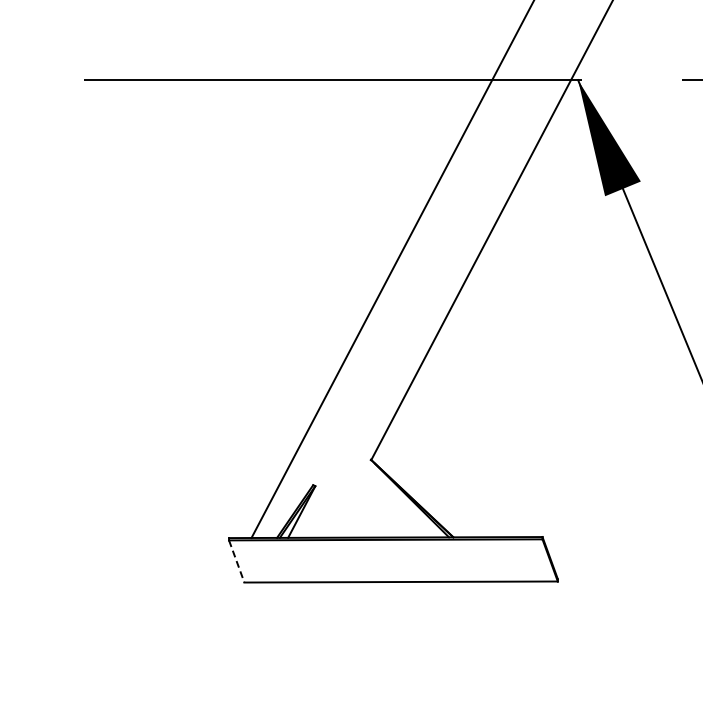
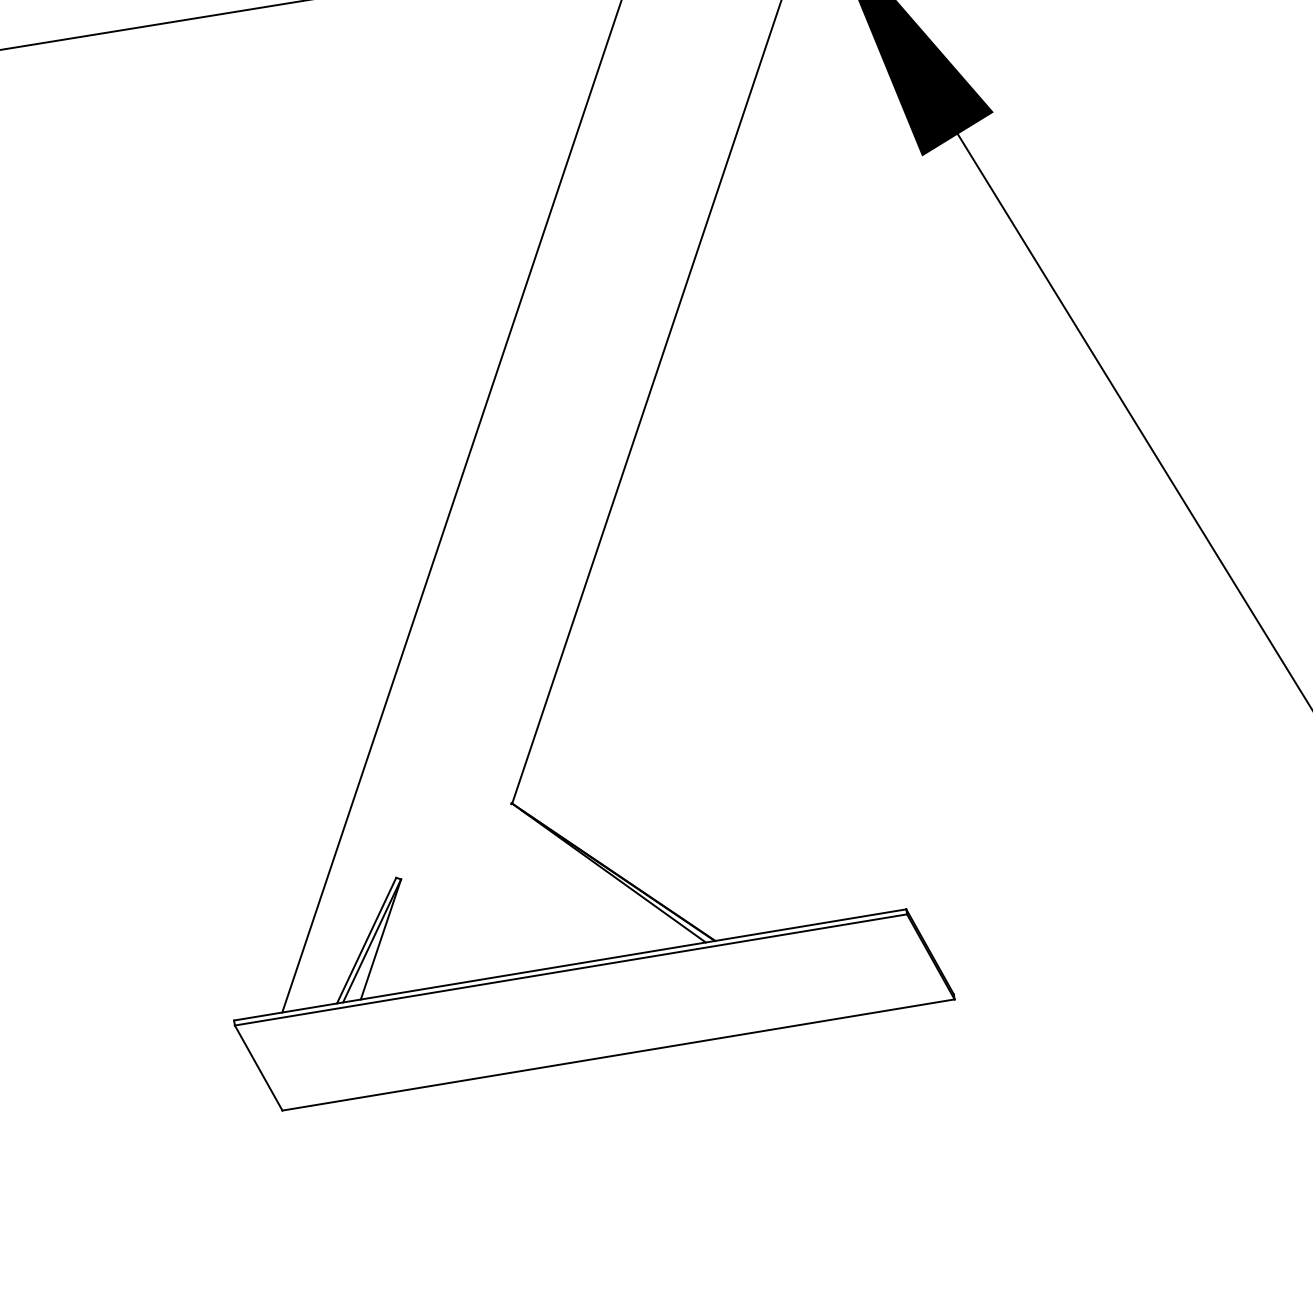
line: (236, 561) -> (258, 1068), dashed -> solid

